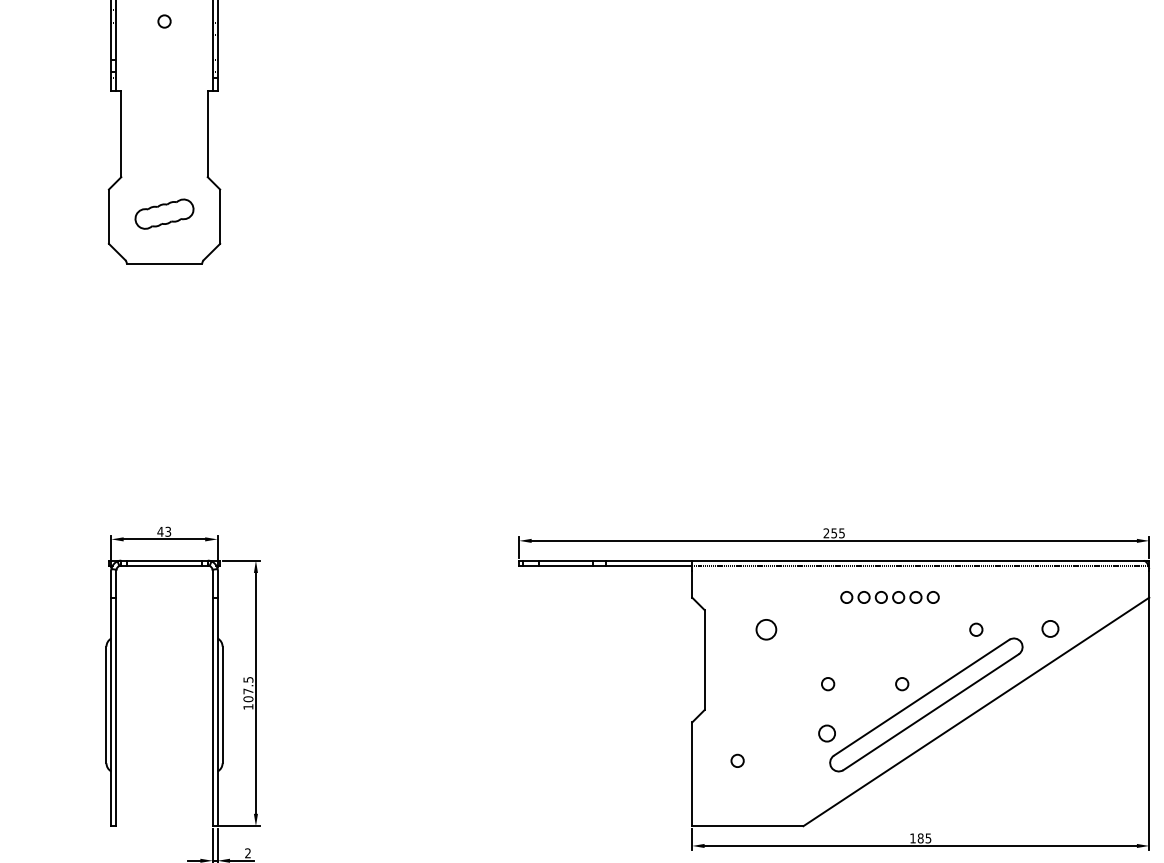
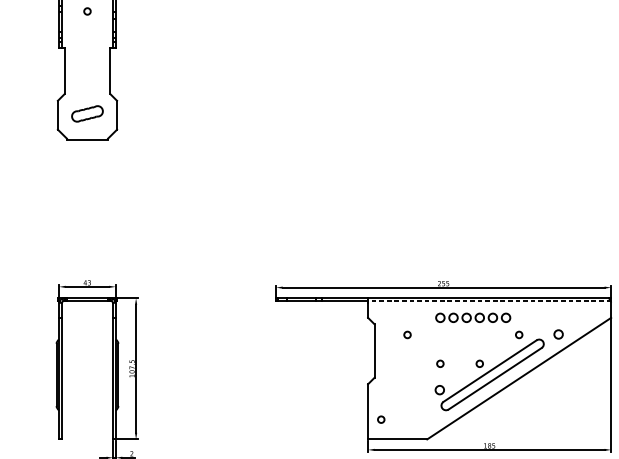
part: (890, 596) -> (473, 317), size x1.43
circle: (766, 628) -> (407, 334), size x0.62
circle: (738, 760) -> (381, 419), moved

